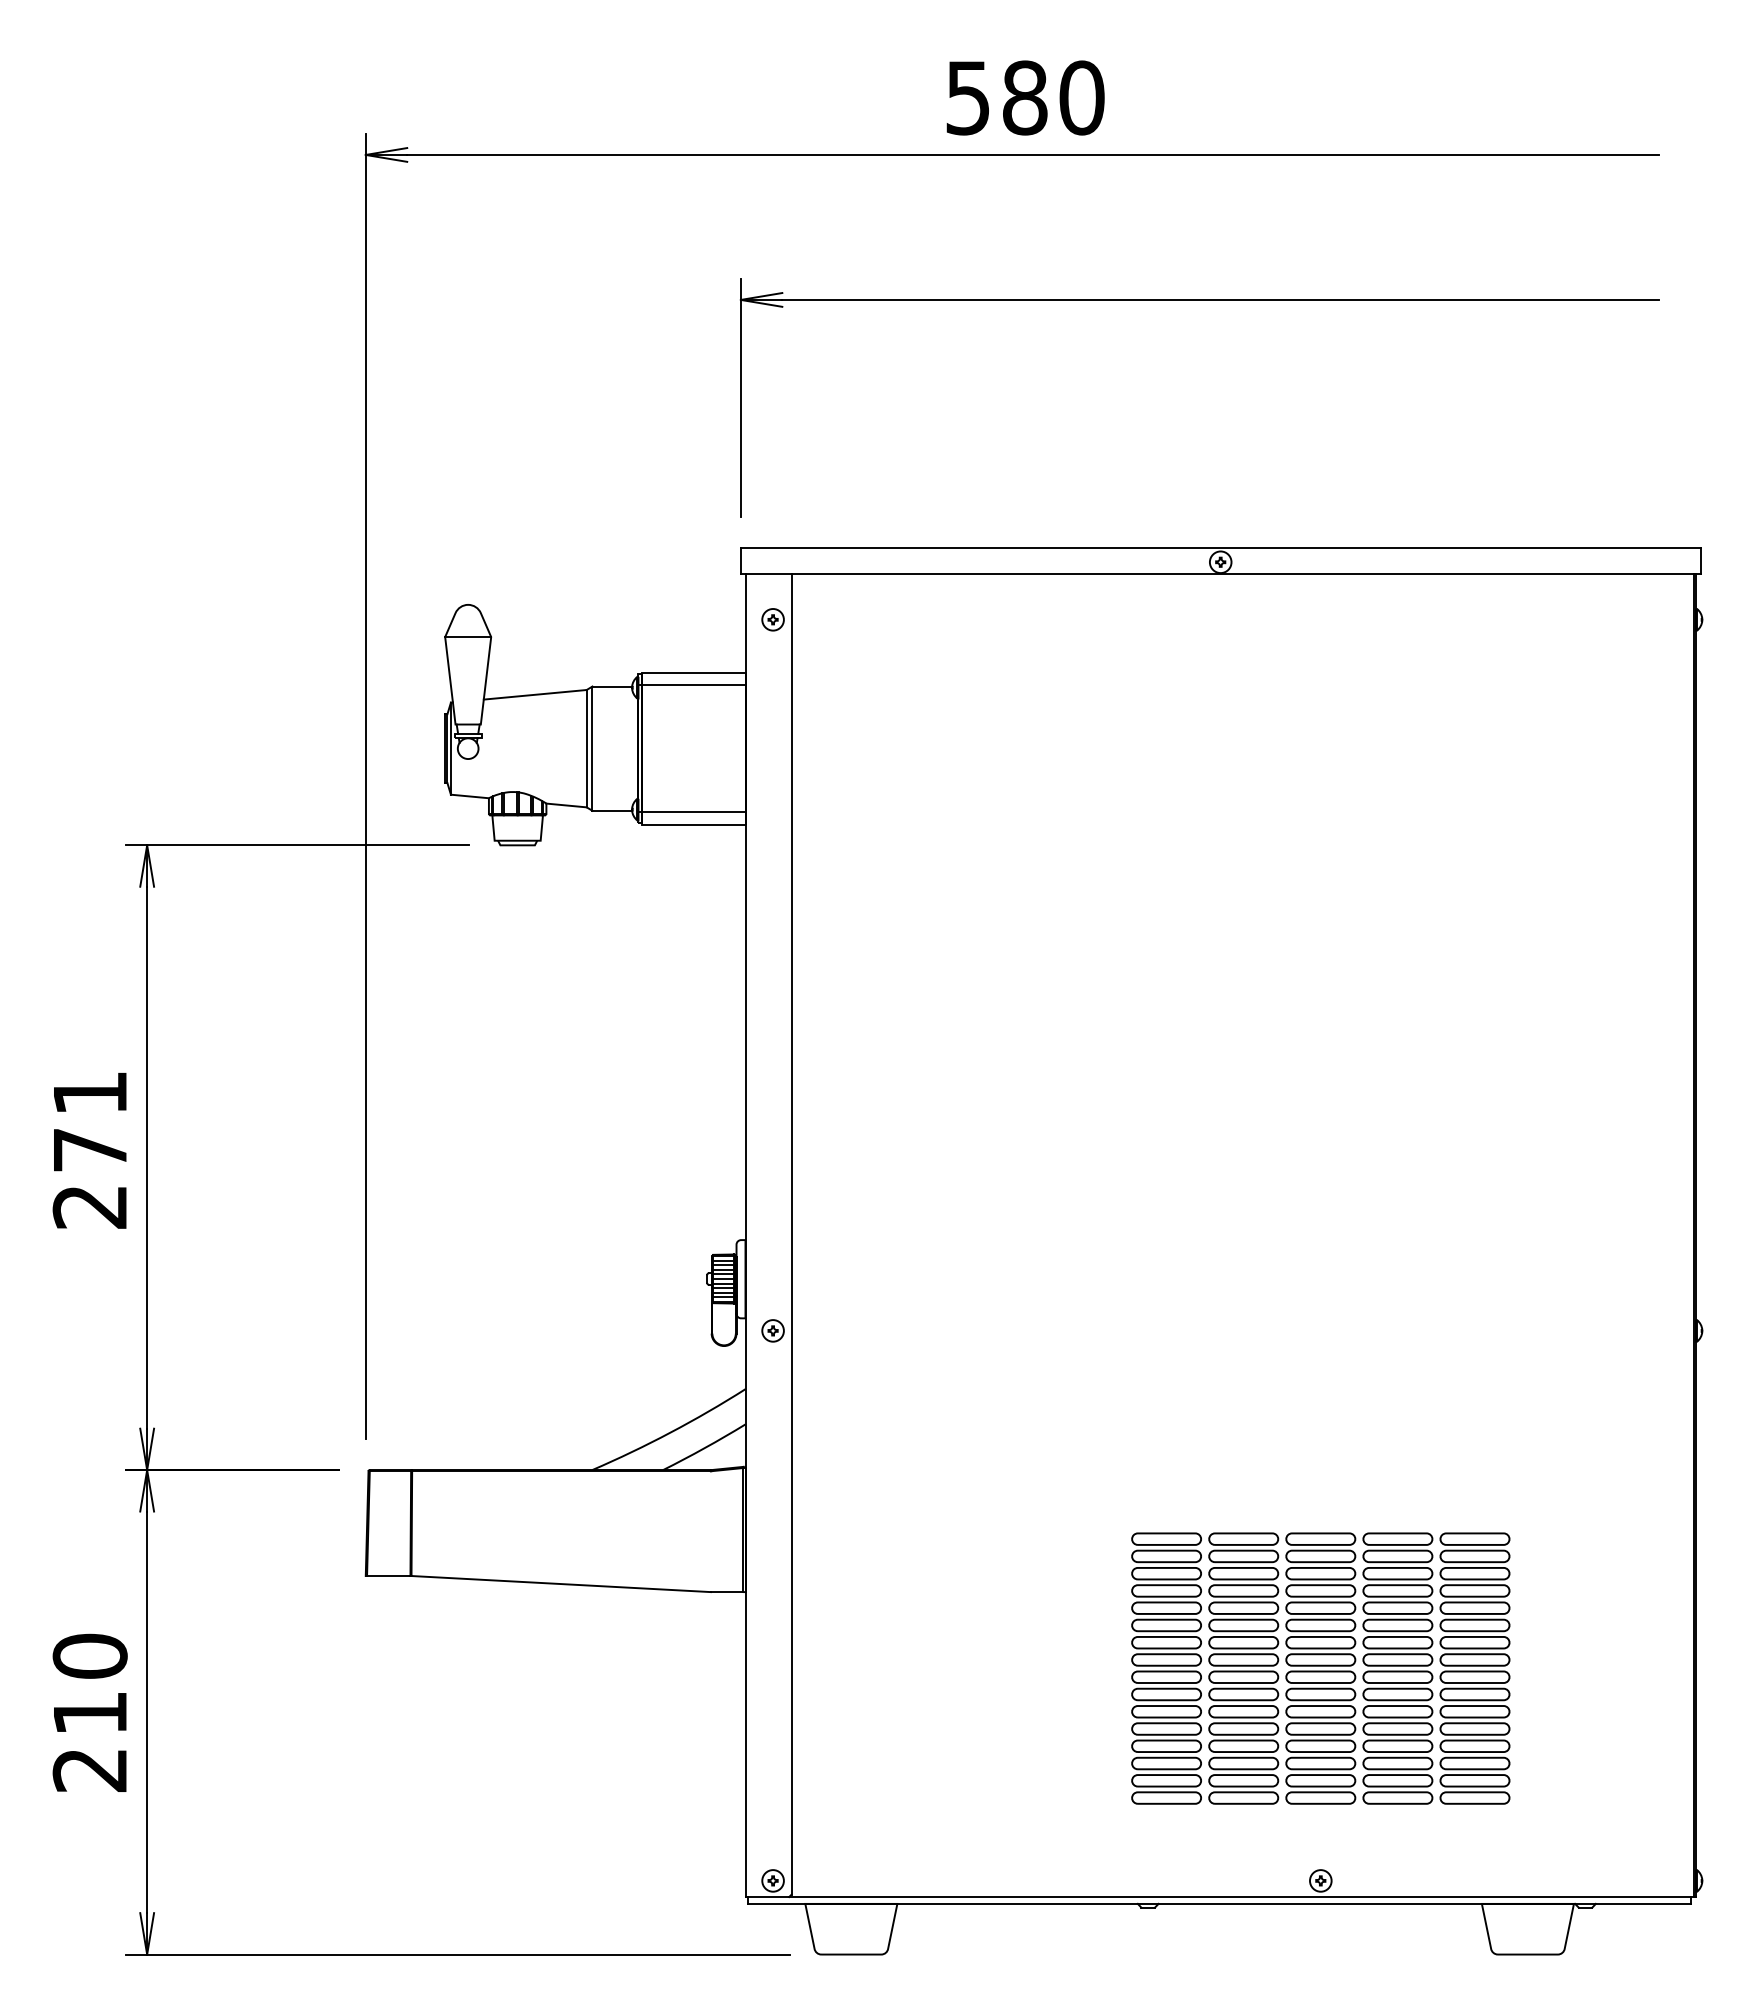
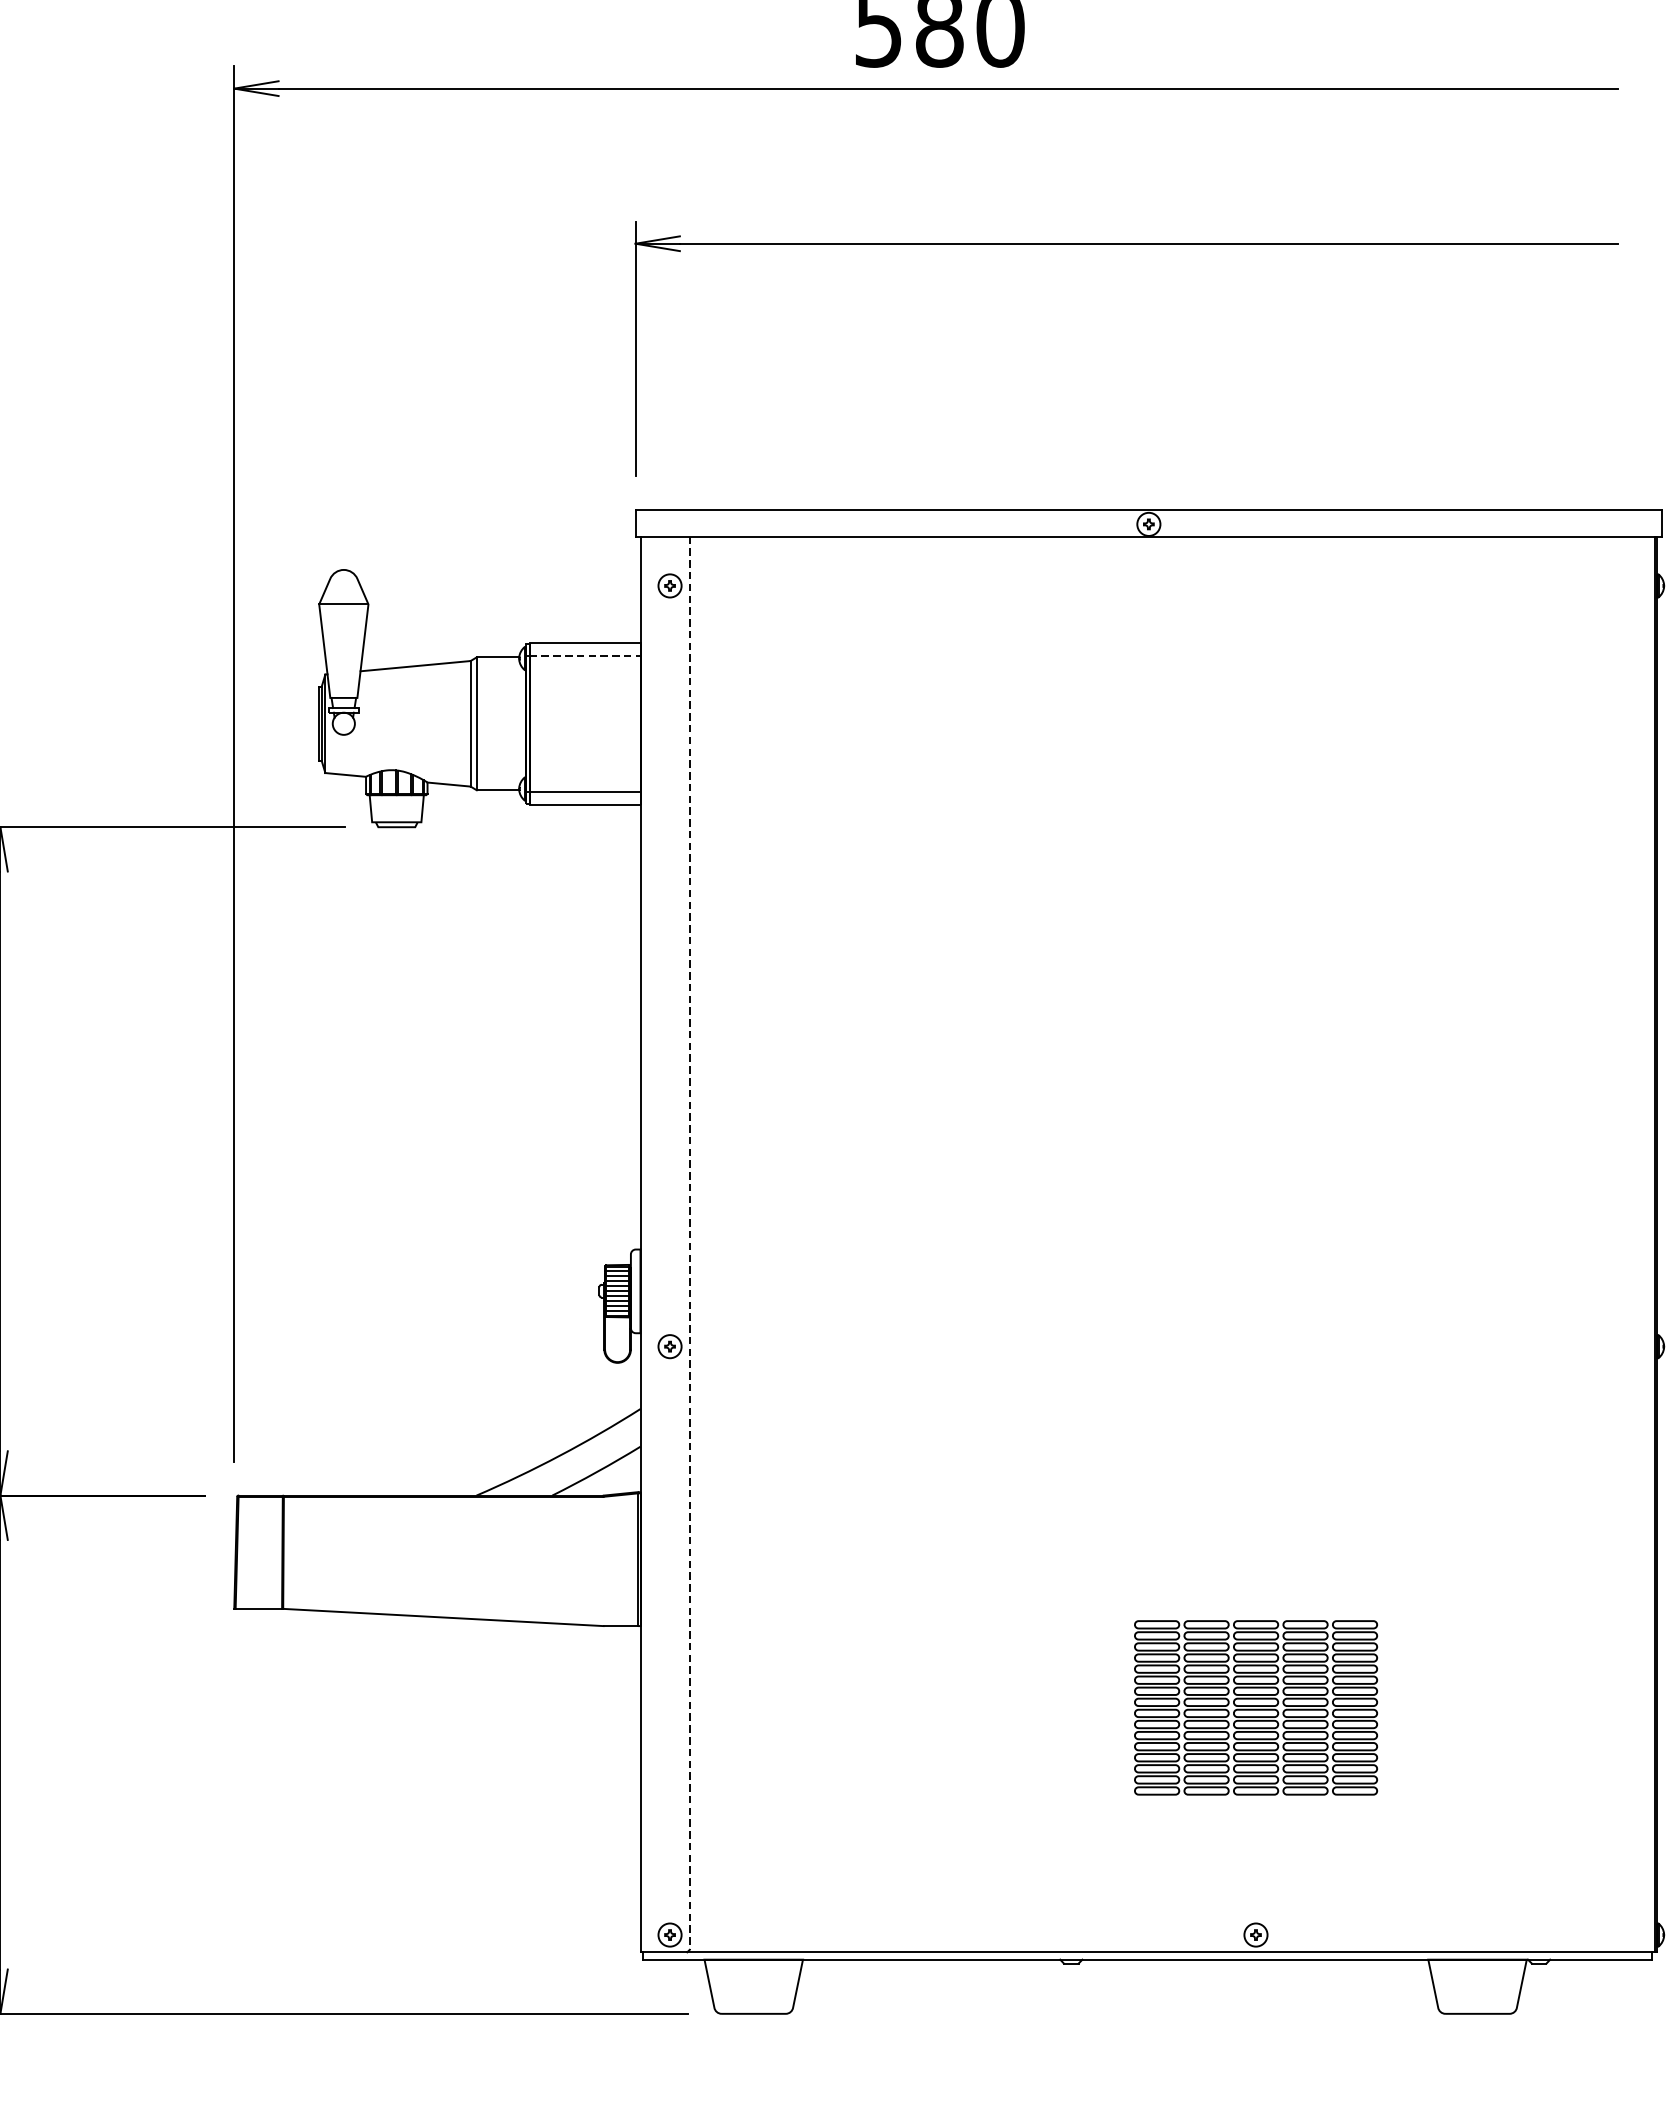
line: (693, 684) -> (584, 655), solid -> dashed
line: (791, 1234) -> (689, 1243), solid -> dashed
part: (1320, 1668) -> (1255, 1707), size x0.6

